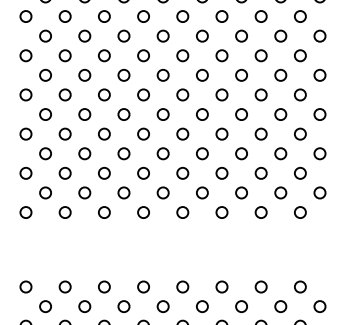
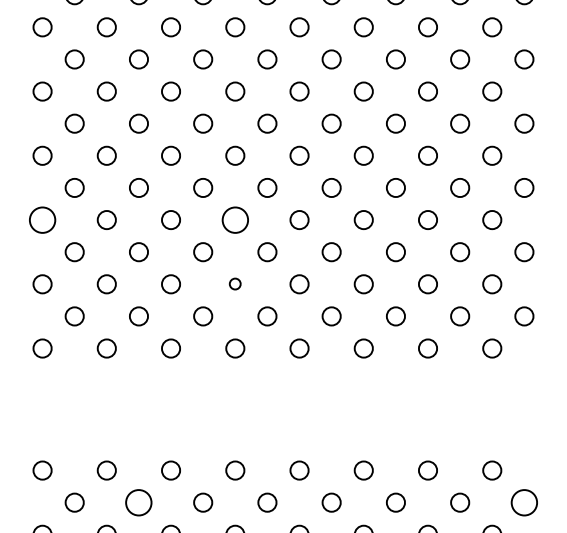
circle: (25, 133) -> (41, 218), size x1.4
circle: (143, 133) -> (235, 218), size x1.4
circle: (143, 172) -> (235, 282), size x0.6
circle: (84, 306) -> (138, 502), size x1.4
circle: (319, 306) -> (523, 502), size x1.4

